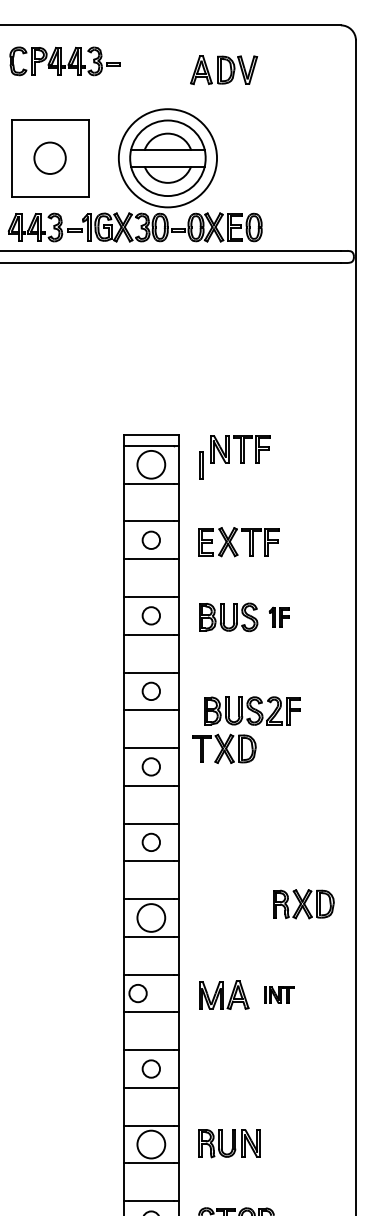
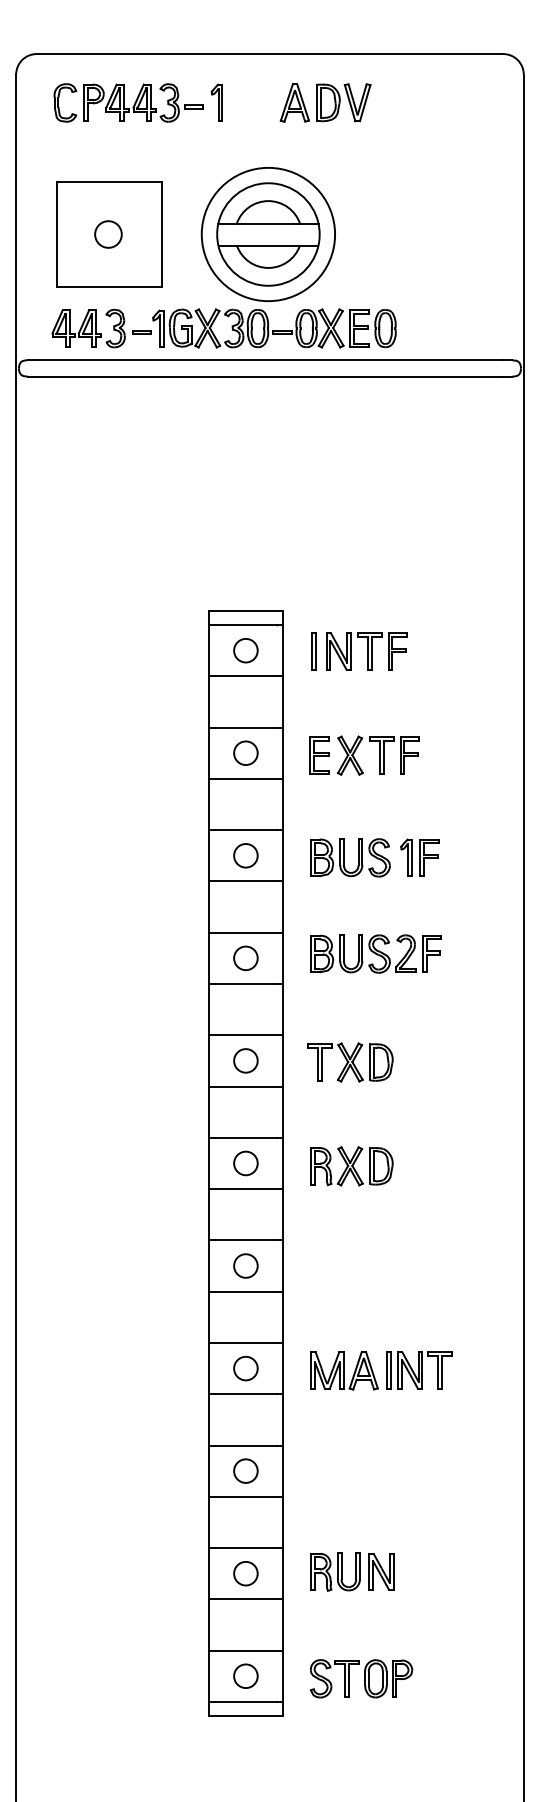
part: (129, 61) -> (216, 102), added
part: (223, 69) -> (325, 102), moved
circle: (50, 158) -> (108, 234), size x0.62
part: (240, 449) -> (366, 651), moved
circle: (151, 464) -> (245, 650), size x0.62
part: (279, 617) -> (419, 857), size x1.43
part: (251, 710) -> (375, 953), moved
part: (224, 748) -> (350, 1062), moved
part: (303, 904) -> (351, 1166), moved
circle: (151, 917) -> (245, 1265), size x0.62
circle: (137, 993) -> (245, 1368), moved
part: (279, 994) -> (419, 1370), size x1.67
circle: (151, 1144) -> (245, 1573), size x0.62

